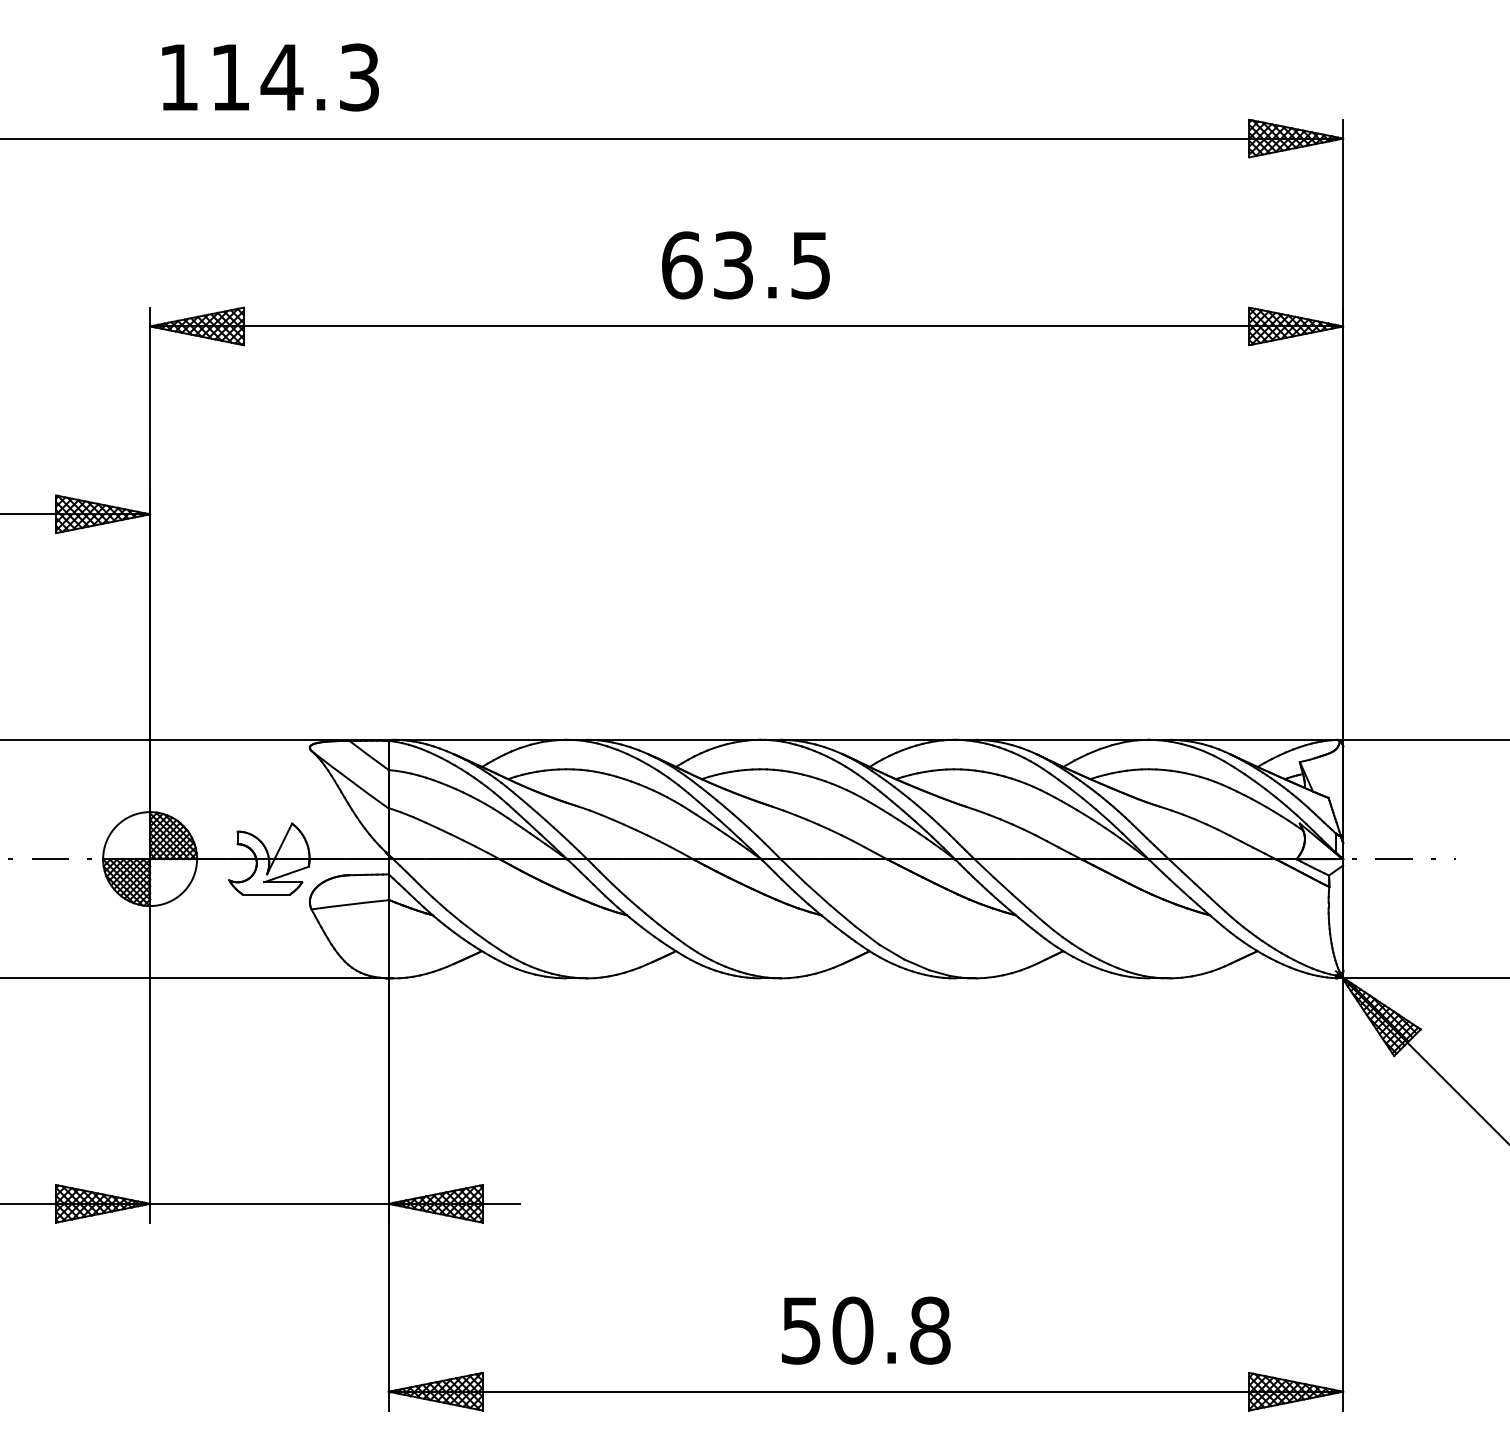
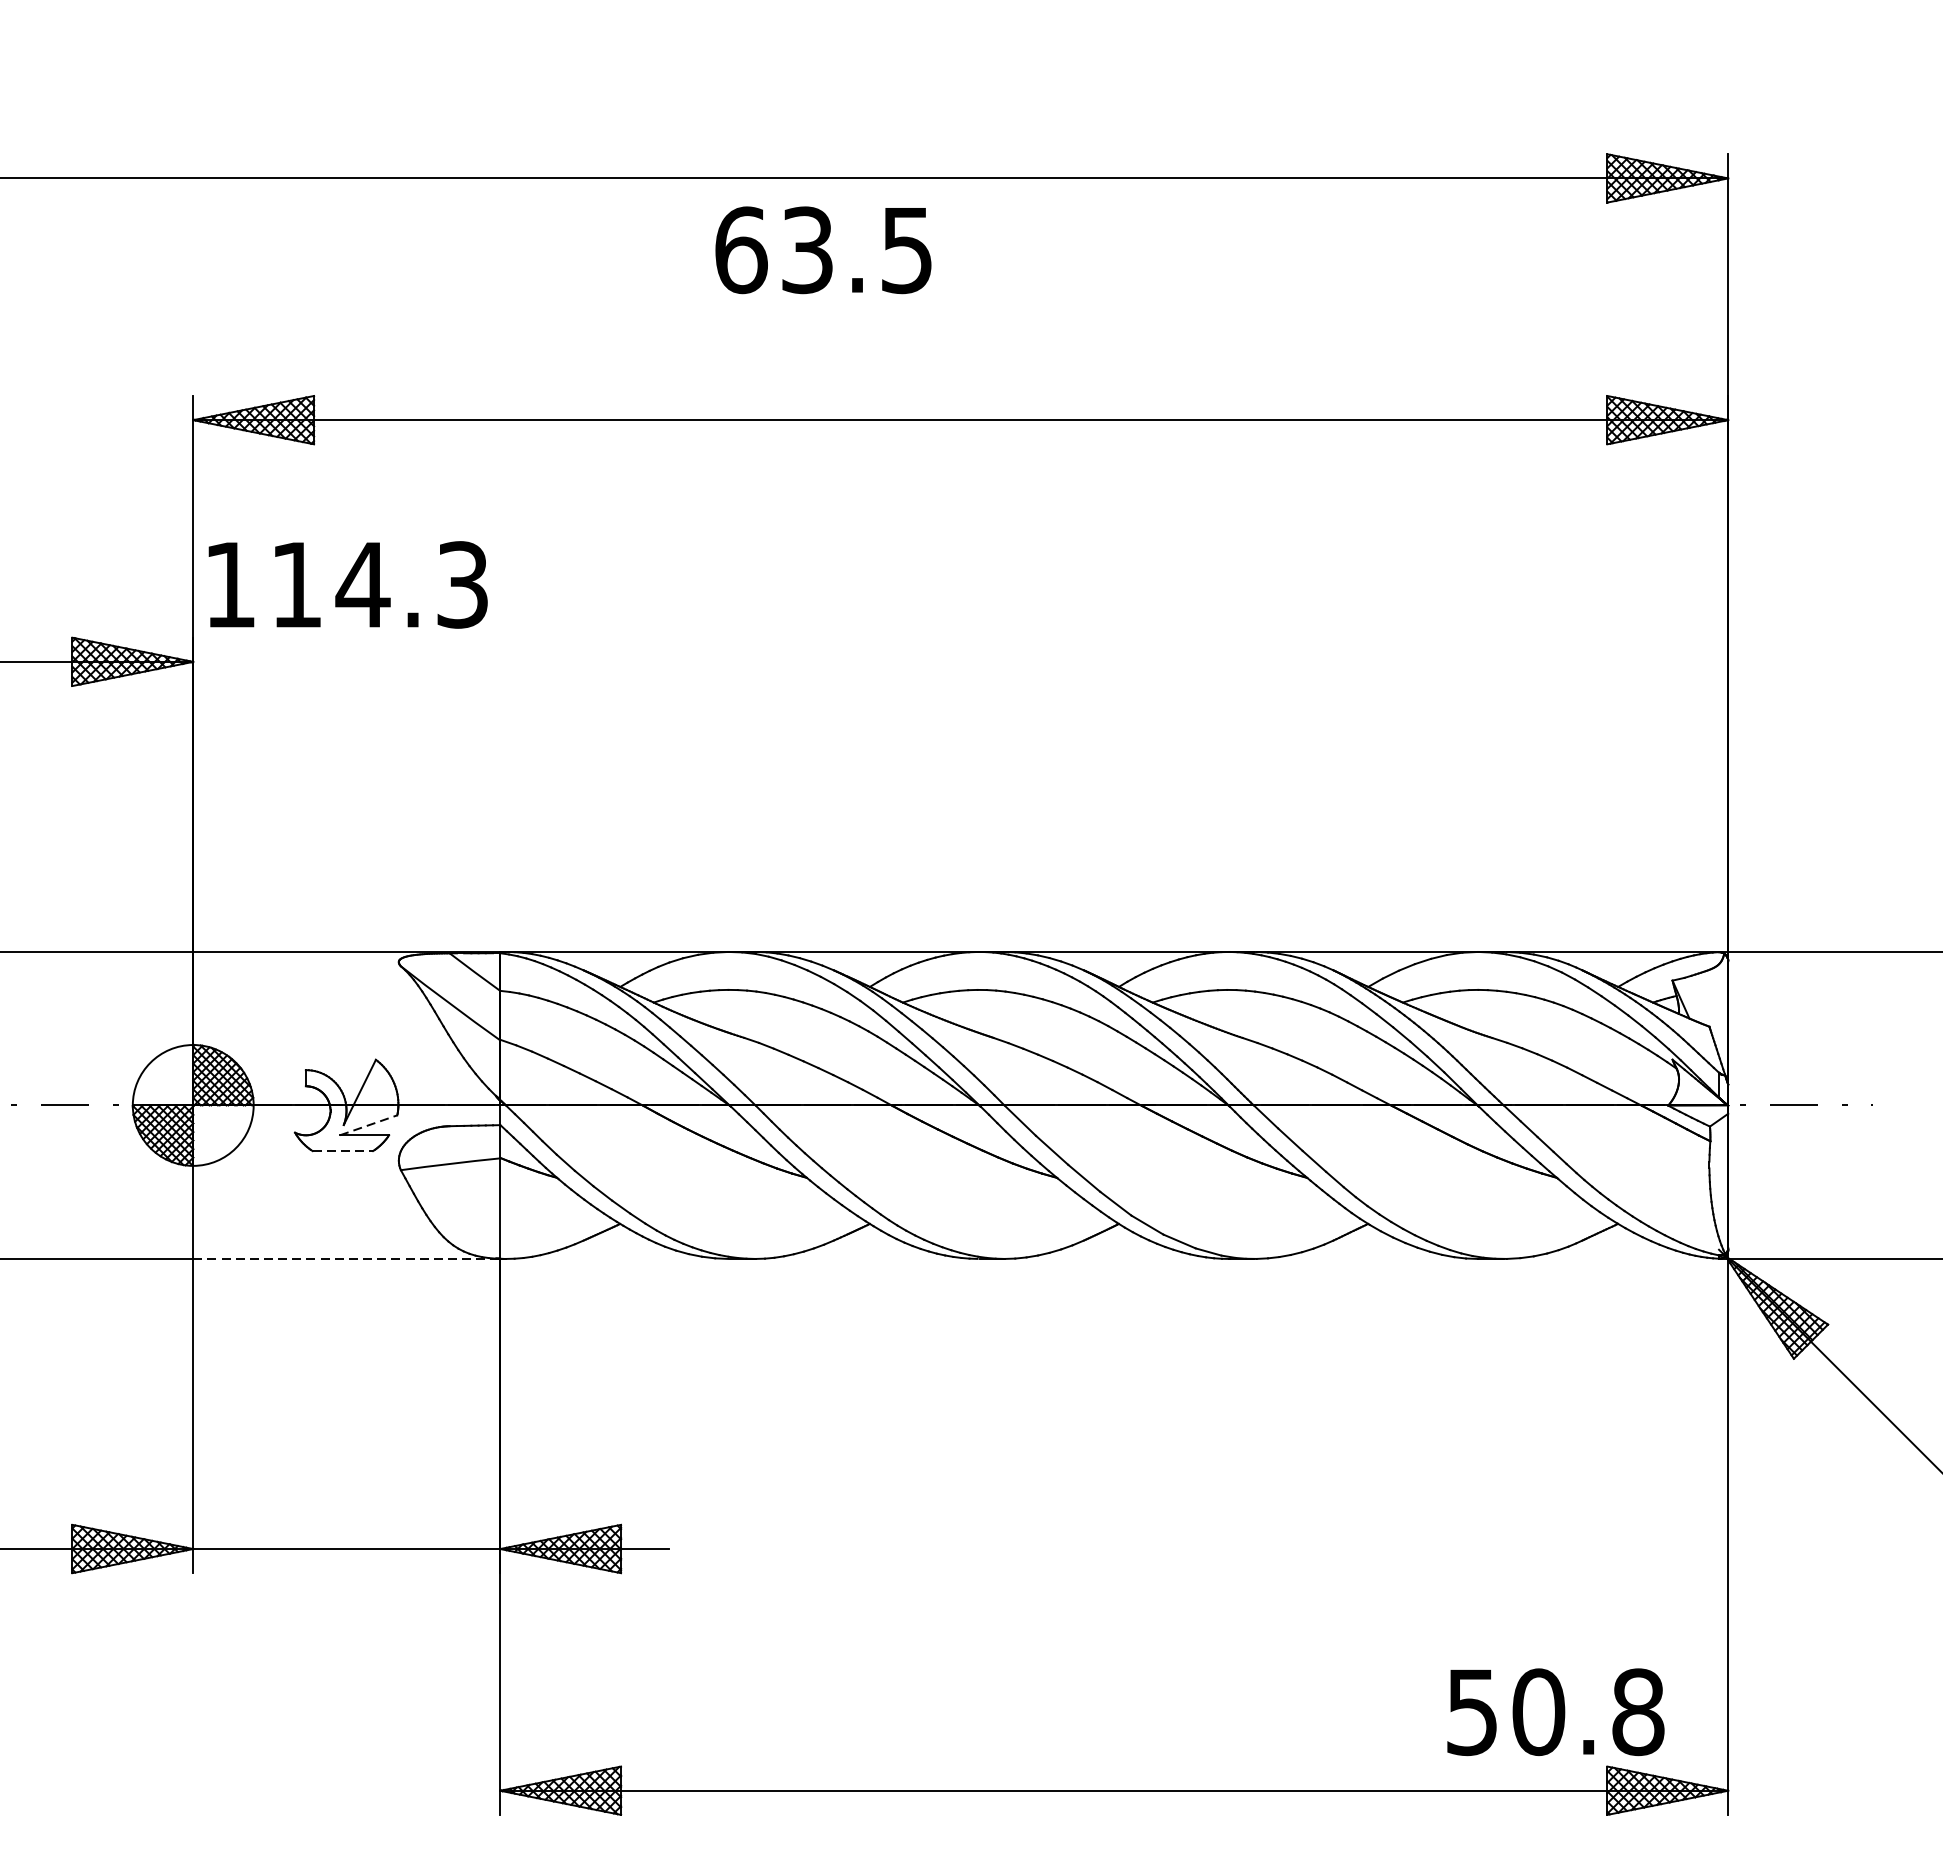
text: (270, 77) -> (348, 584), moved
text: (745, 265) -> (822, 250), moved
line: (286, 874) -> (368, 1125), solid -> dashed
line: (266, 894) -> (342, 1151), solid -> dashed
line: (269, 978) -> (346, 1259), solid -> dashed
text: (866, 1330) -> (1556, 1711), moved

